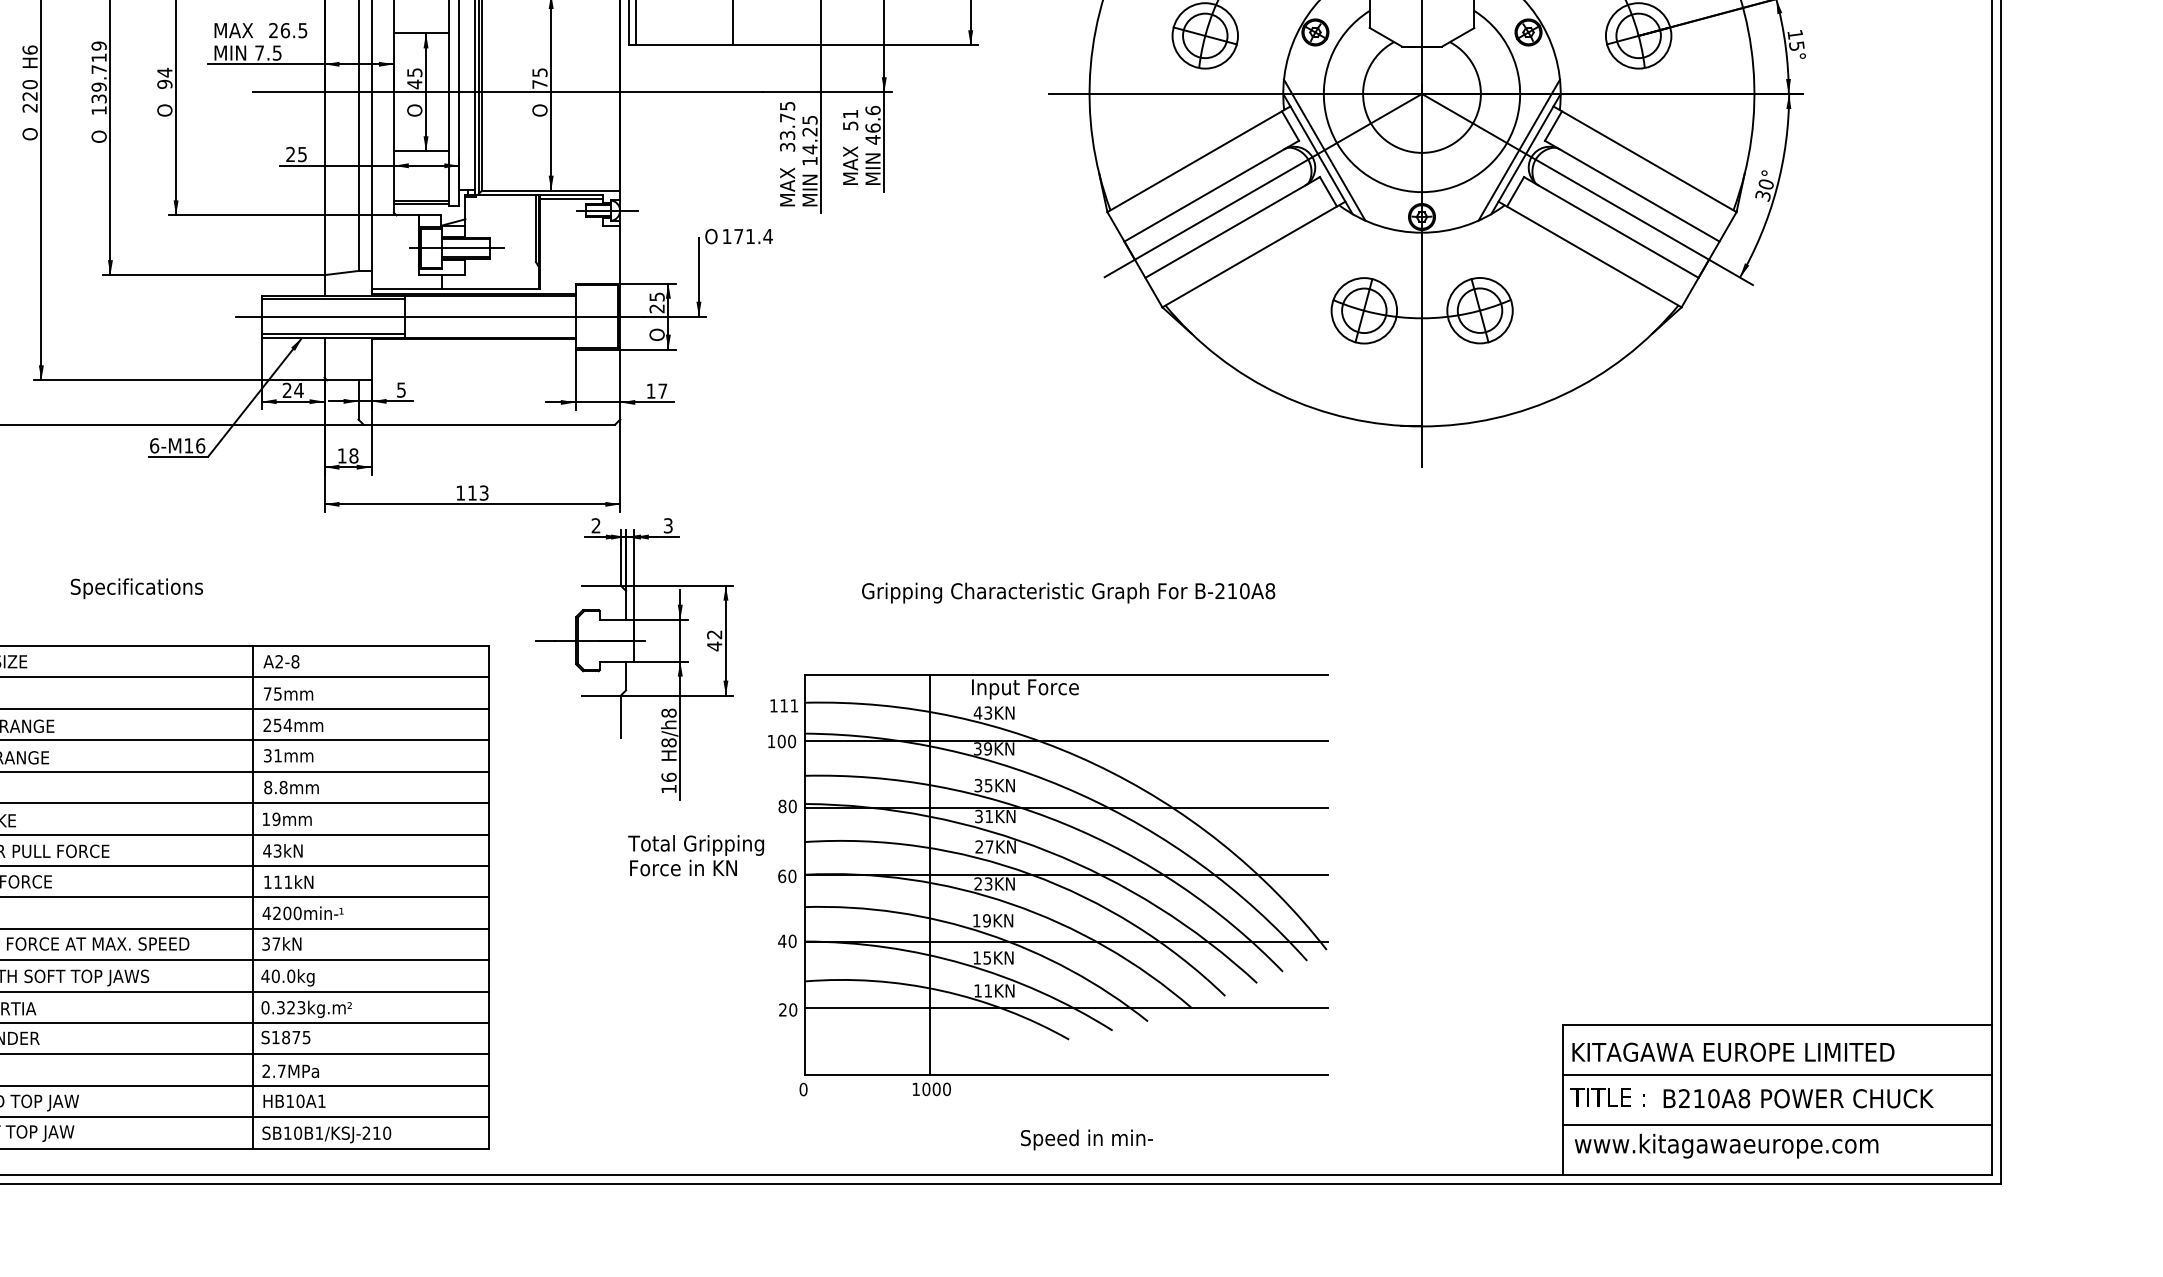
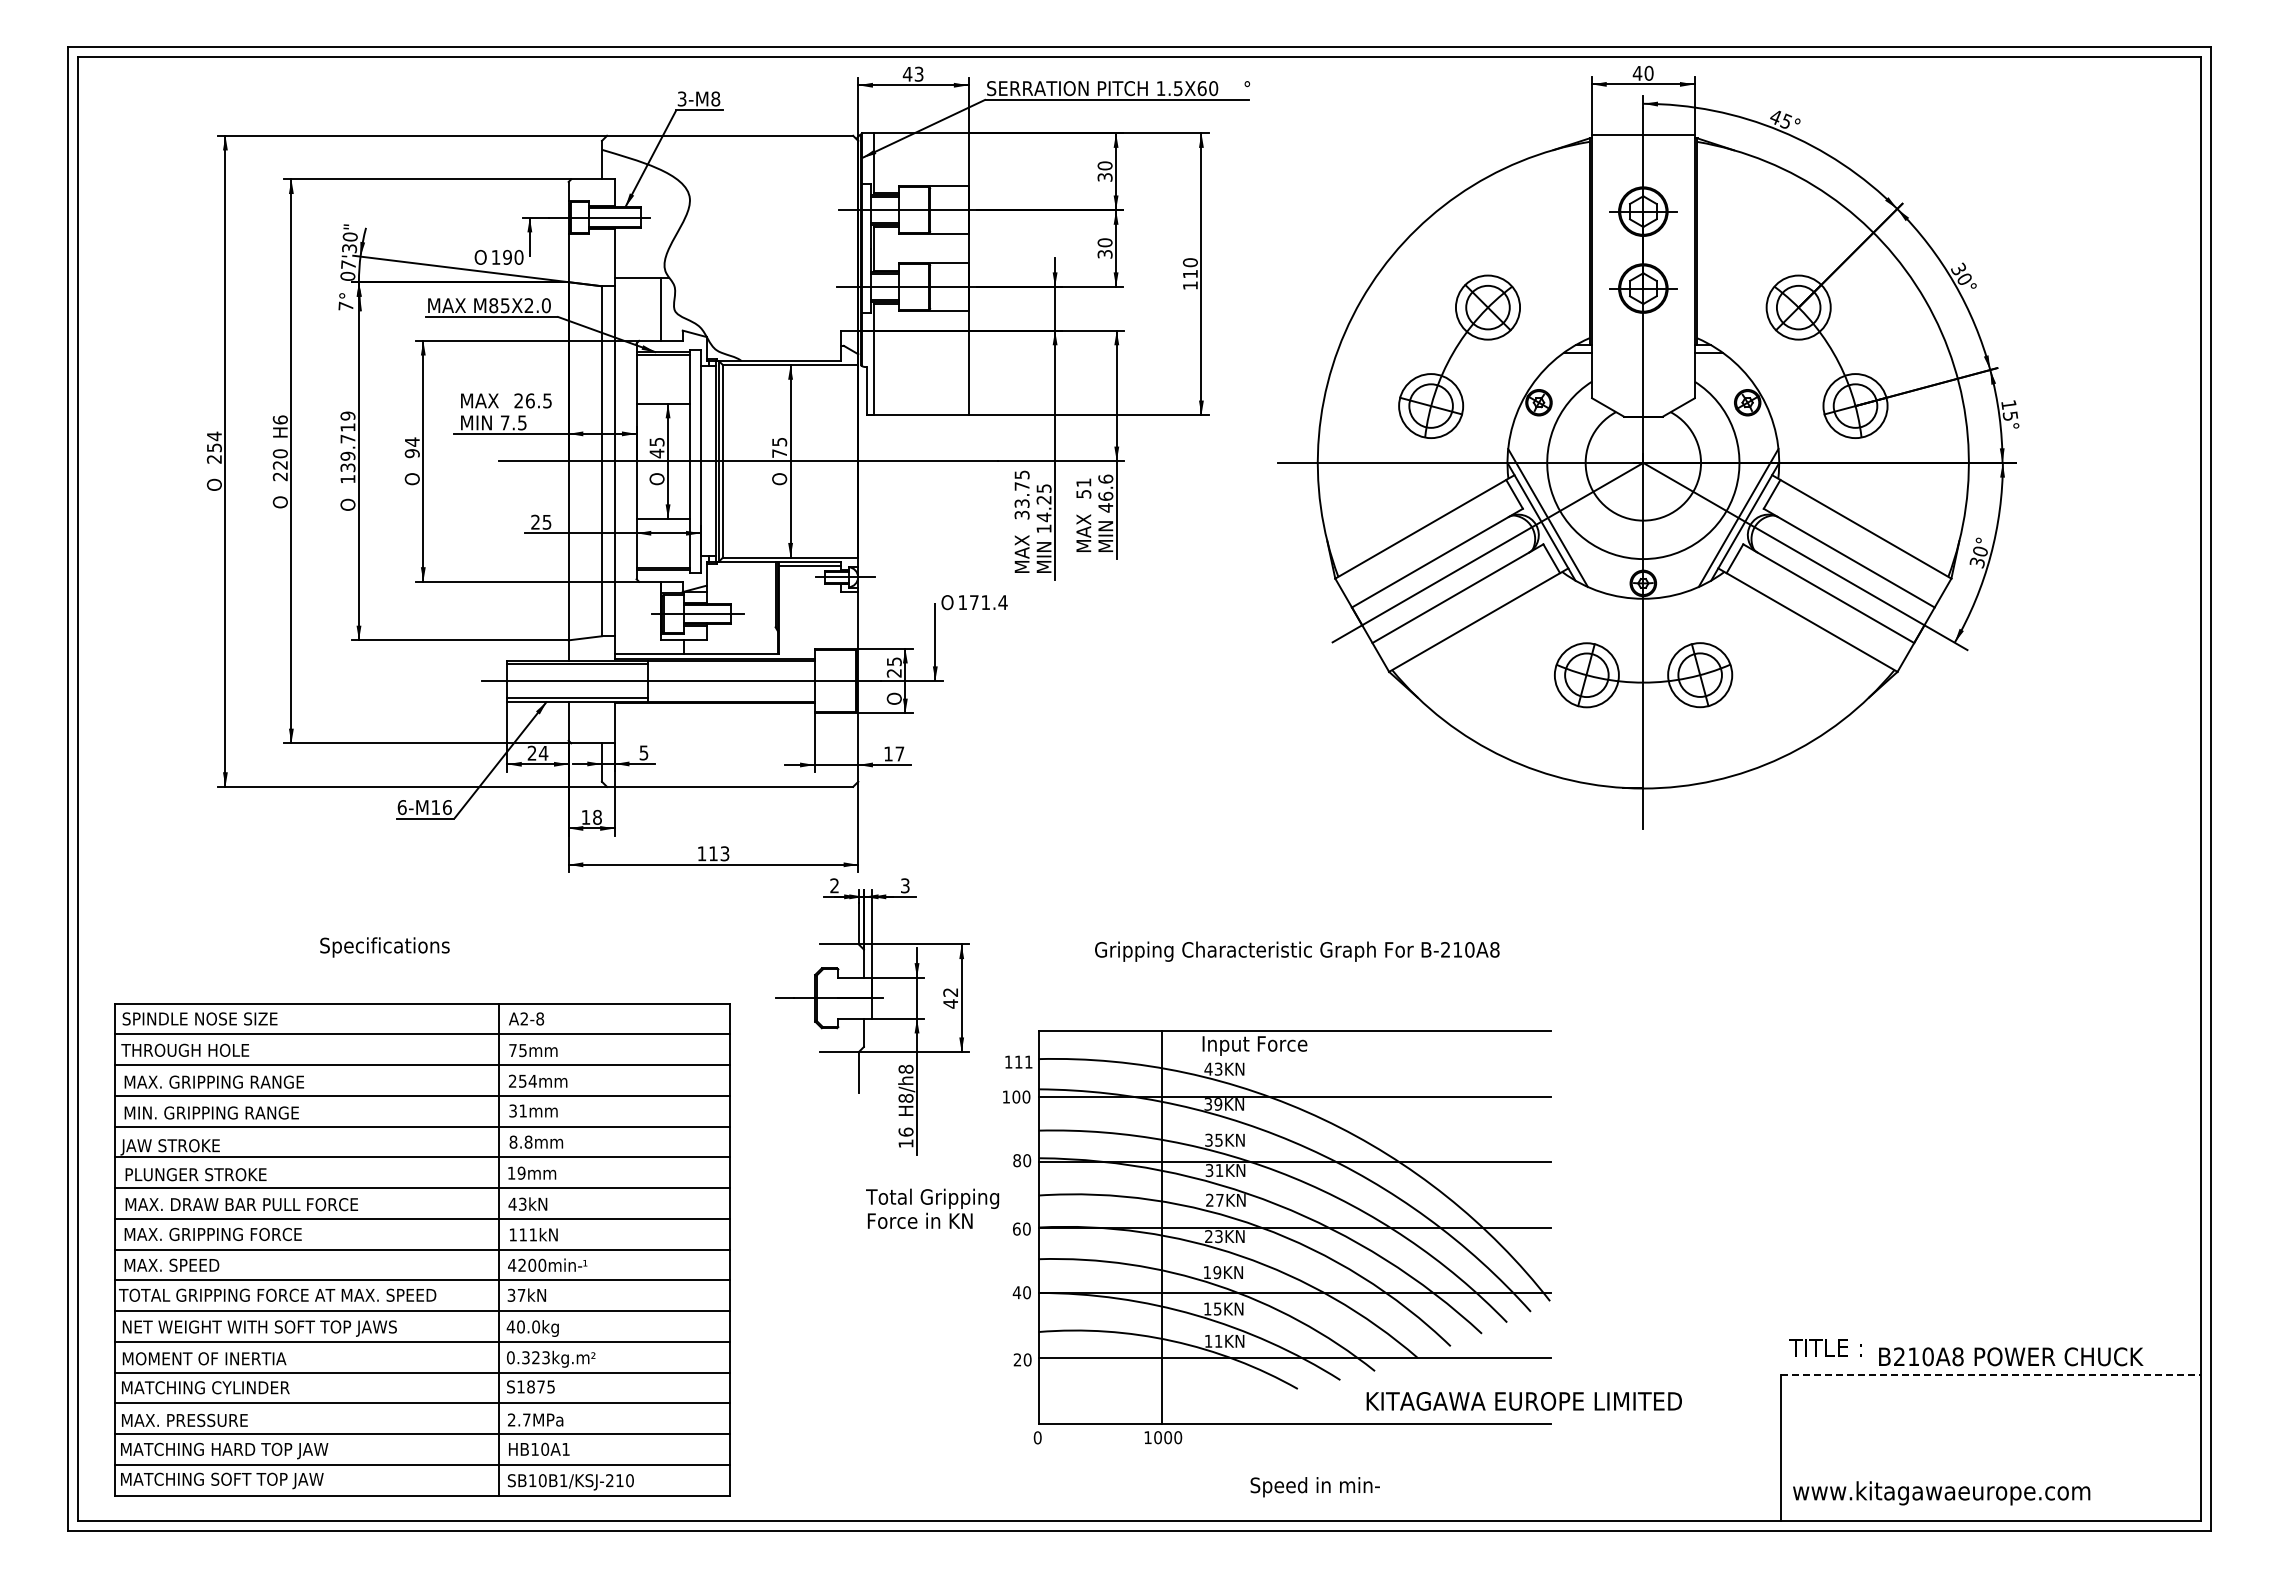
line: (1777, 1024) -> (1991, 1374), solid -> dashed
text: (1732, 1052) -> (1523, 1401), moved
line: (1777, 1074) -> (1991, 1423), removed
text: (1608, 1097) -> (1825, 1347), moved
text: (1798, 1098) -> (2011, 1356), moved
line: (1777, 1124) -> (1991, 1472), removed

